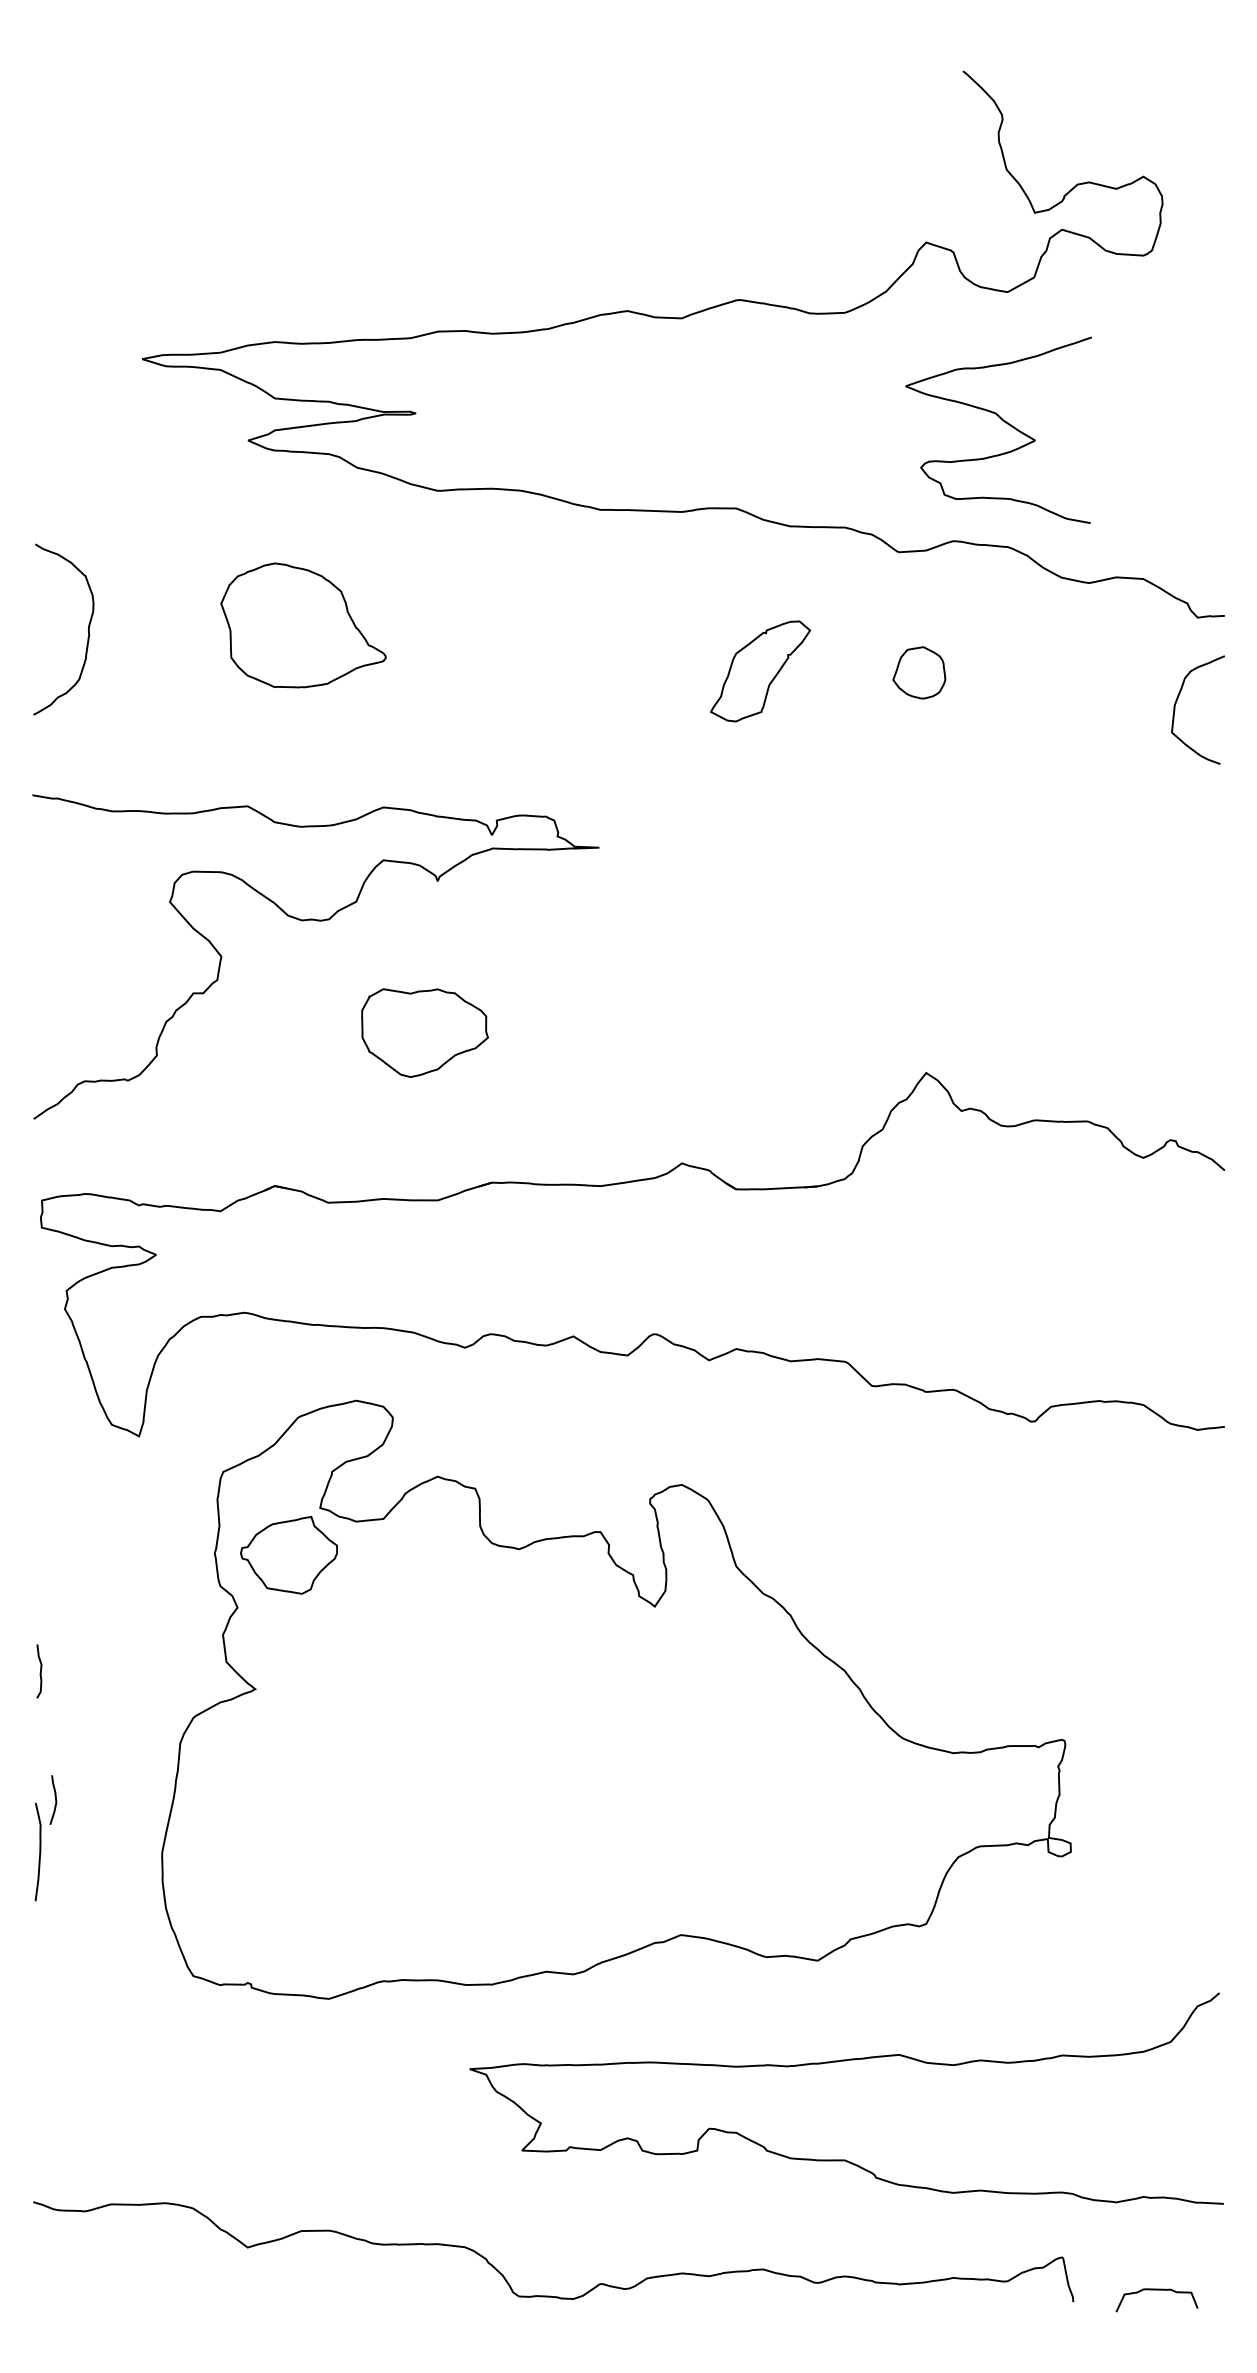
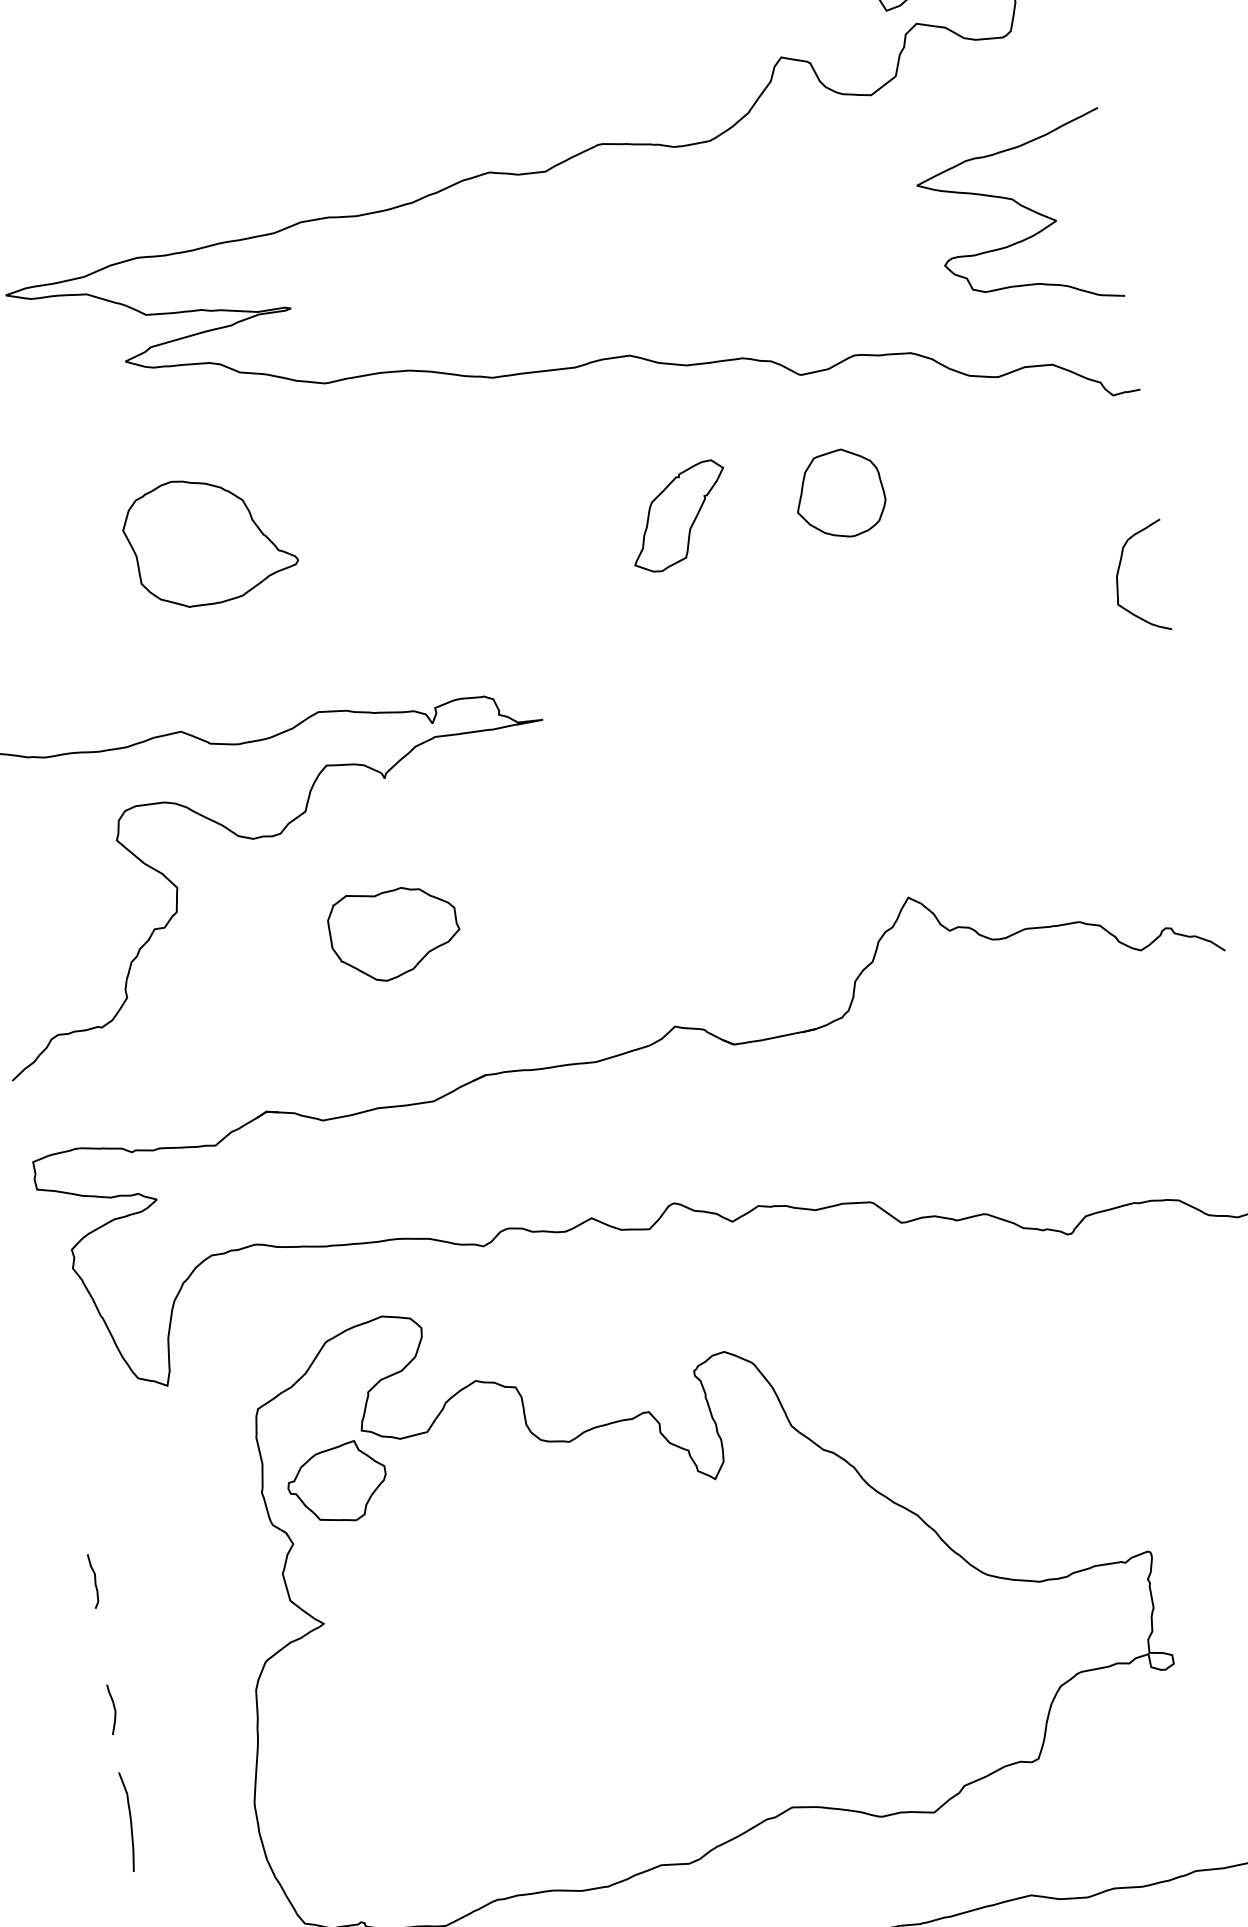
curve: (1004, 422) -> (1022, 207), moved
part: (919, 672) -> (840, 493), size x1.67
curve: (1177, 701) -> (1119, 572), moved
curve: (40, 1671) -> (94, 1581), moved
curve: (55, 1799) -> (114, 1708), moved

